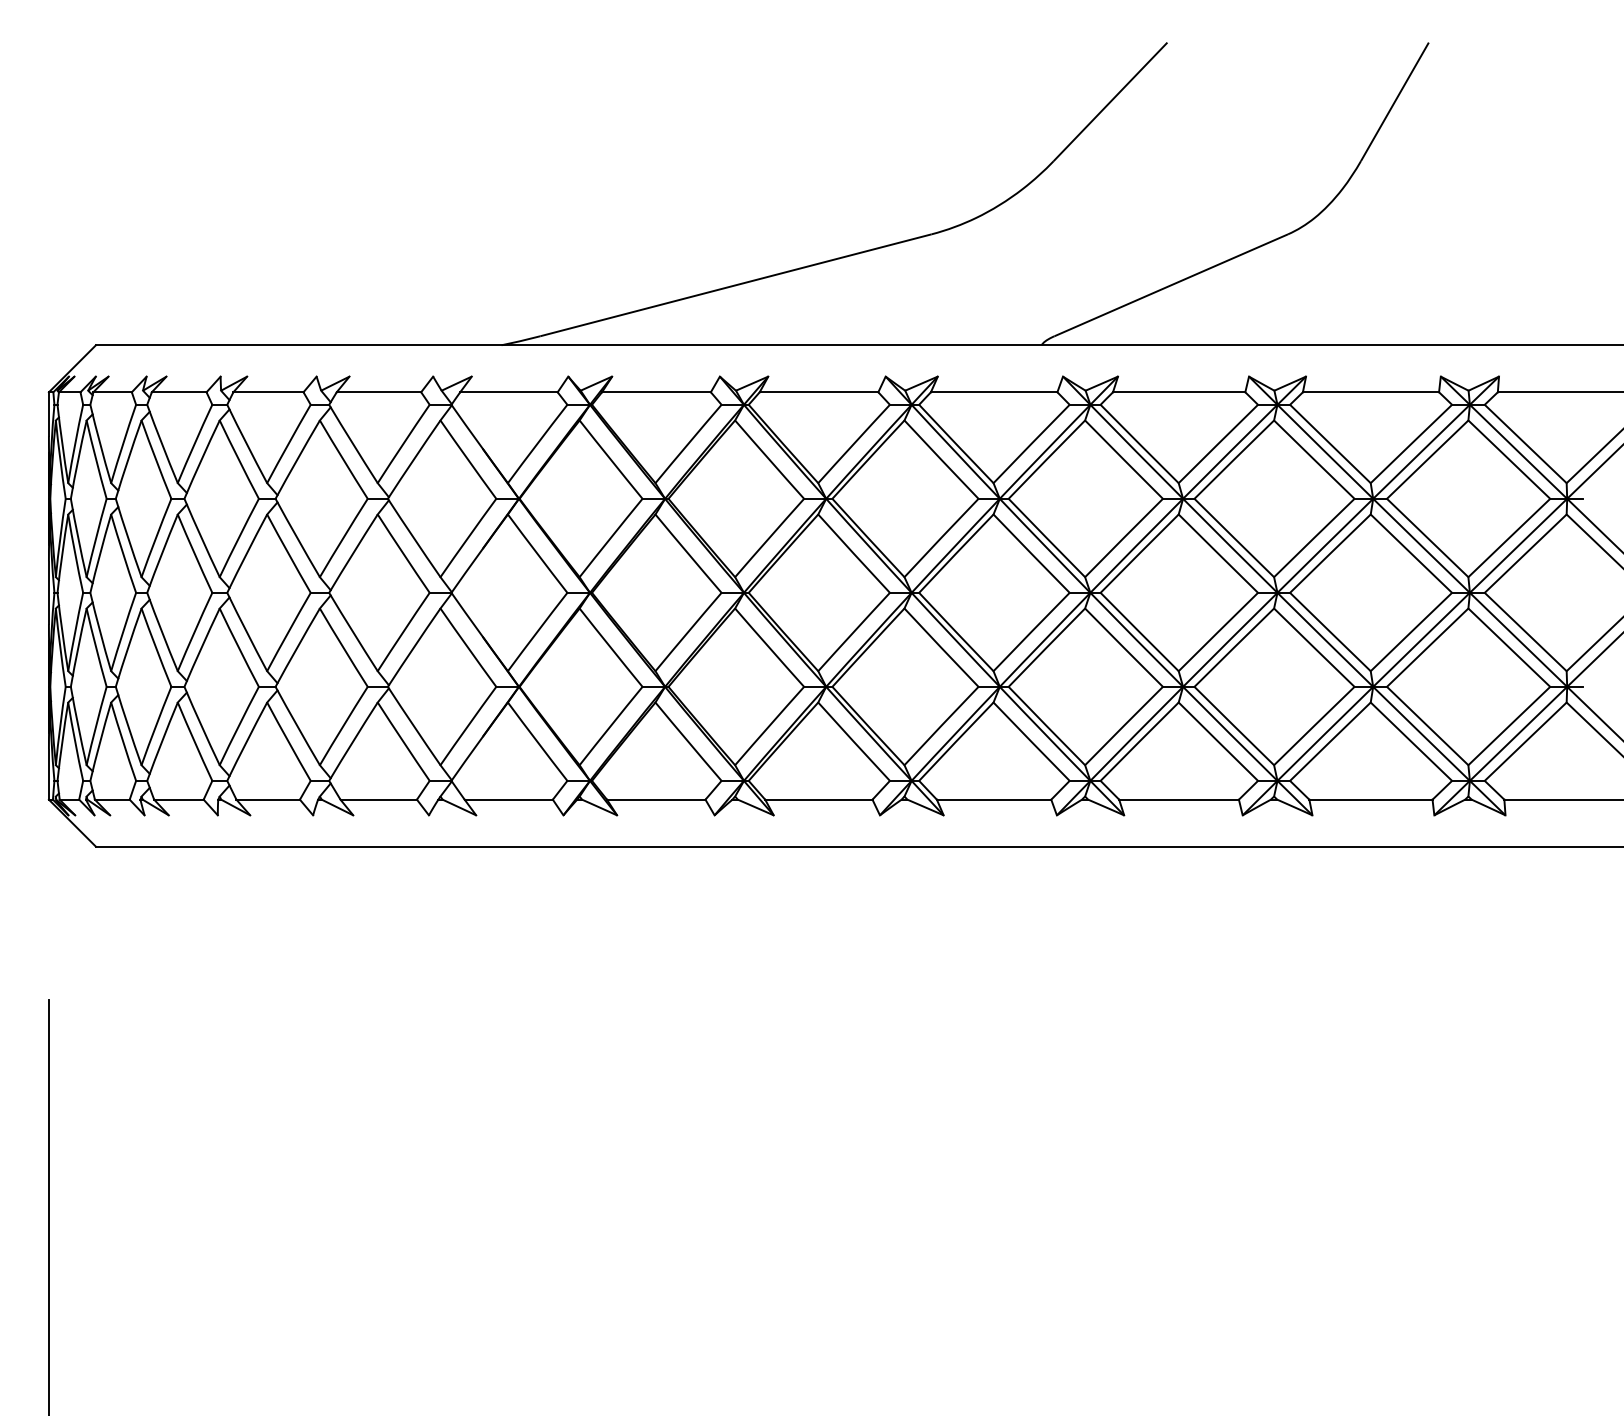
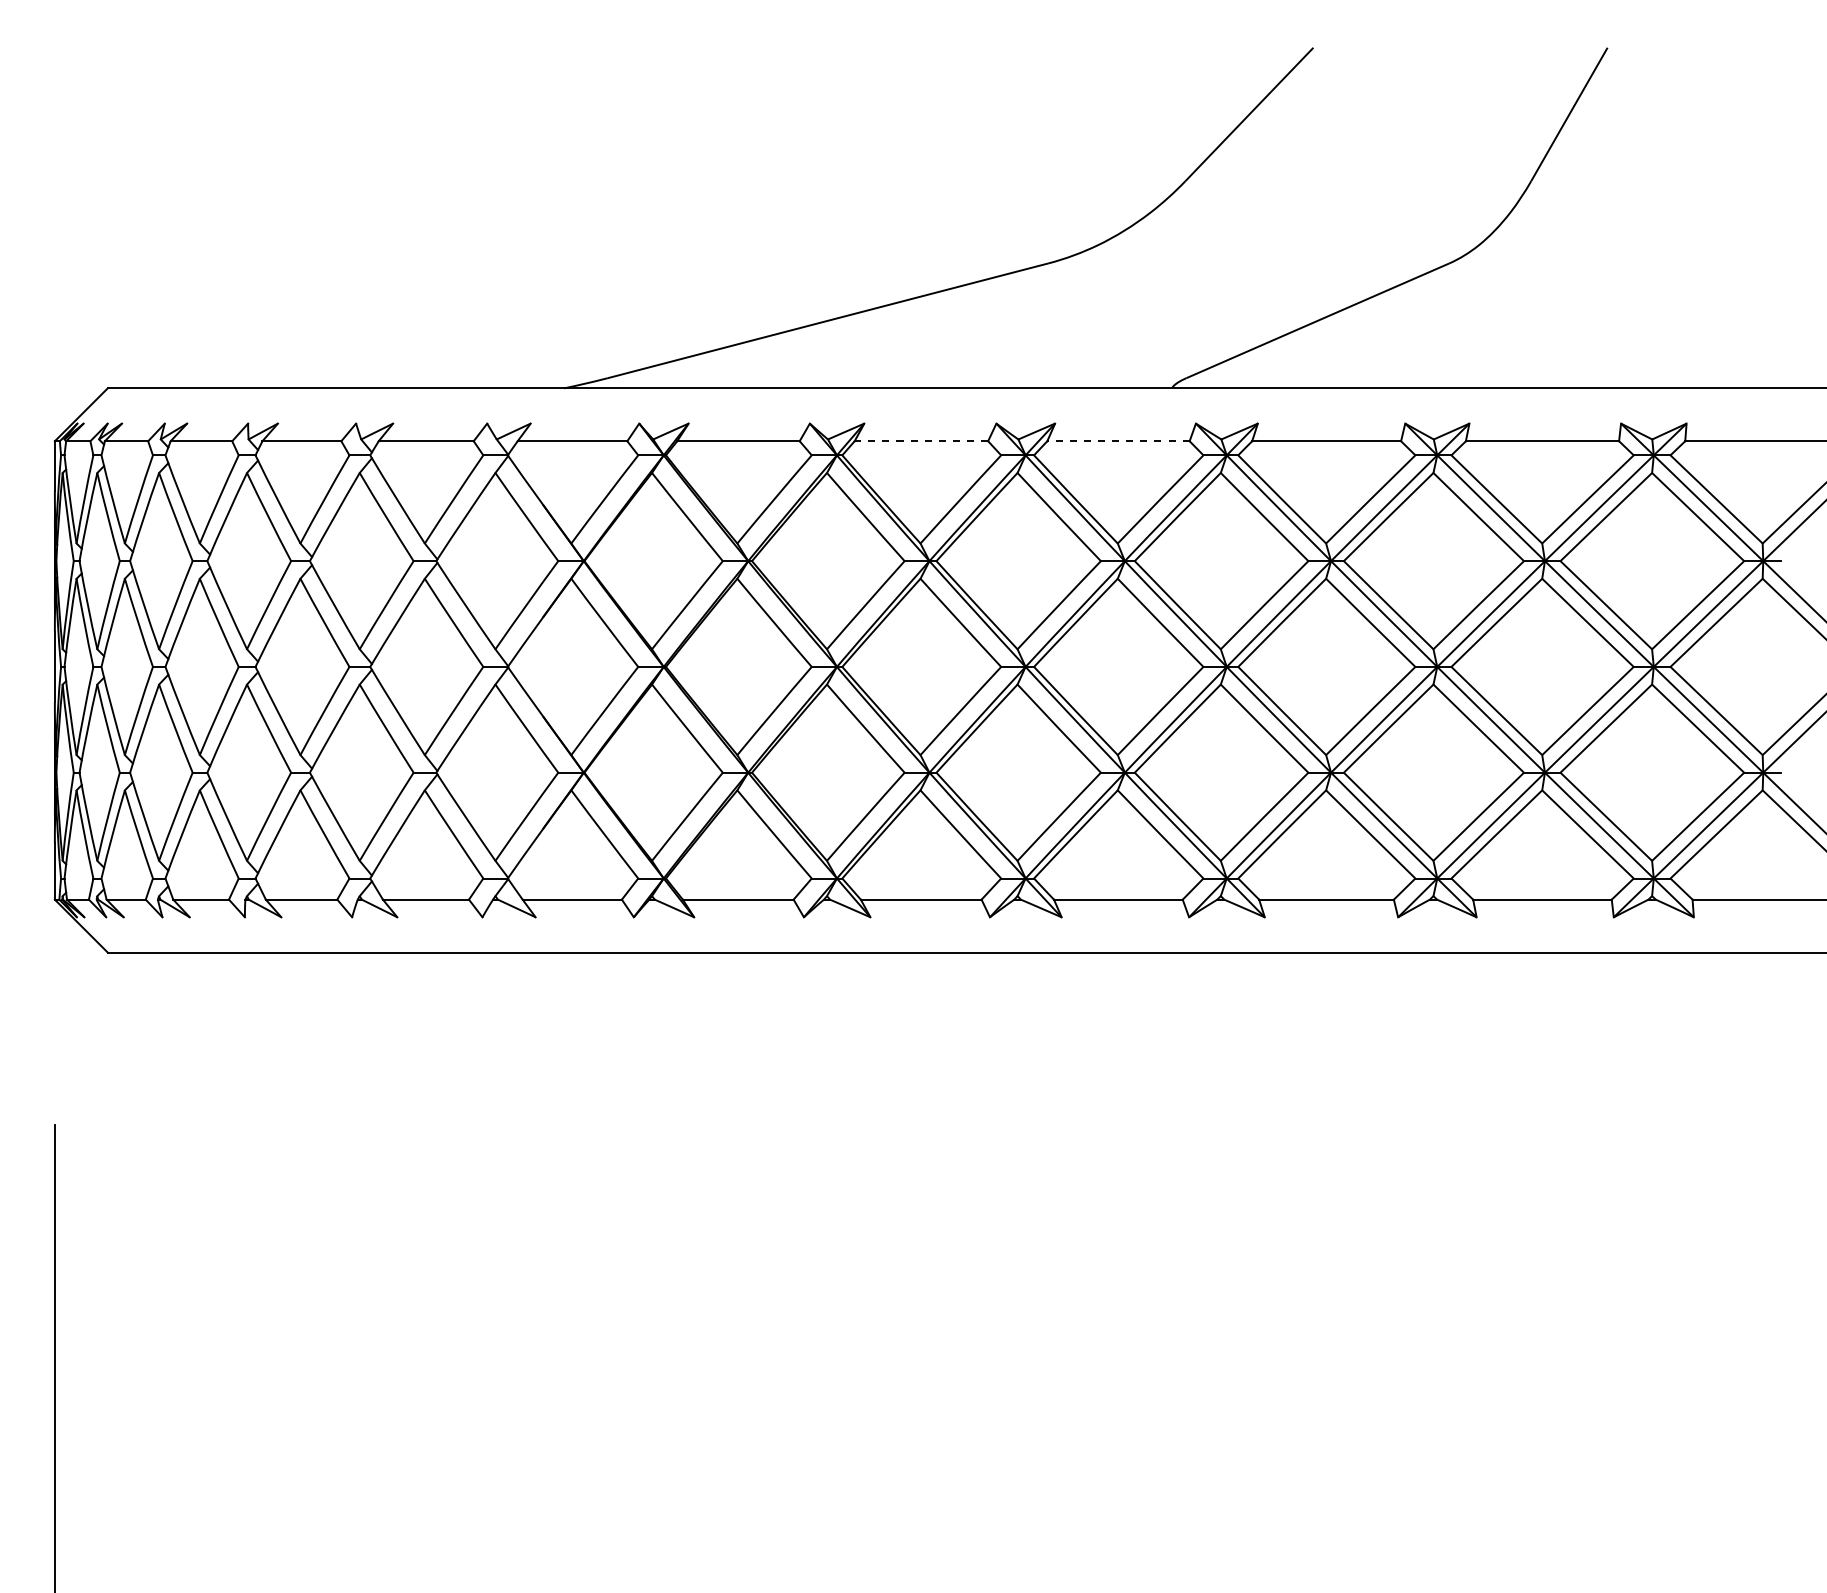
line: (819, 392) -> (921, 441), solid -> dashed
line: (994, 392) -> (1118, 441), solid -> dashed

